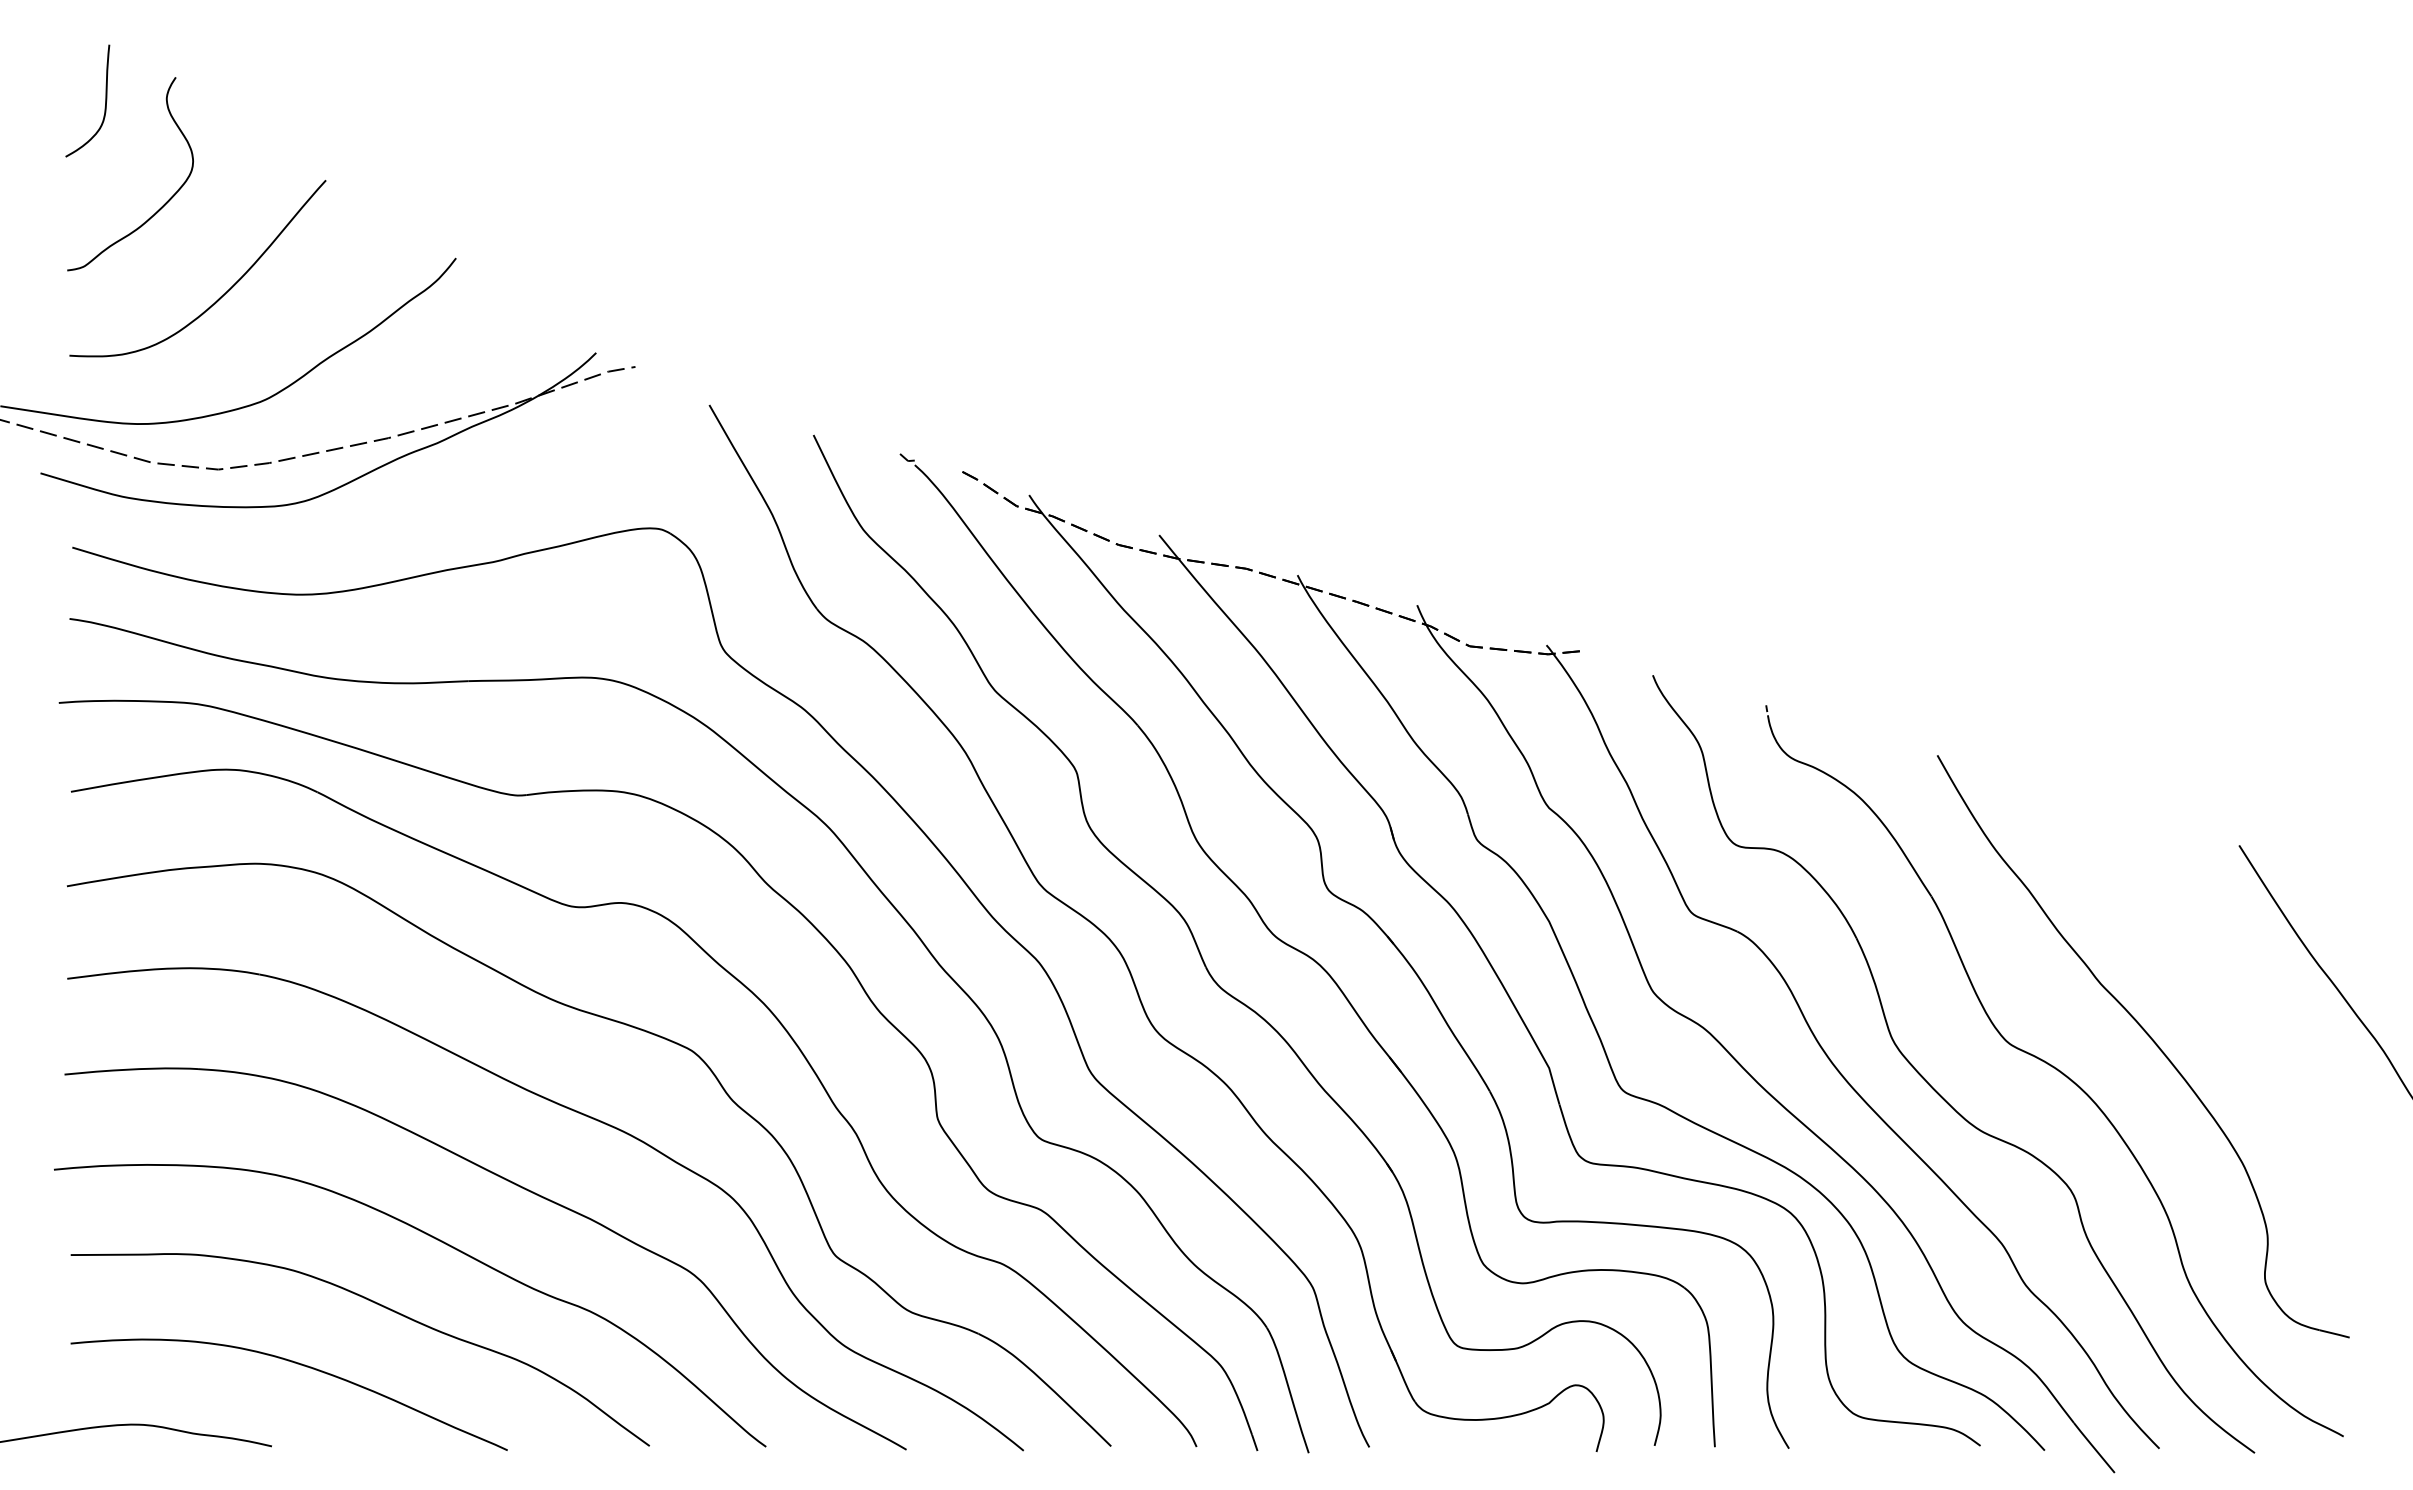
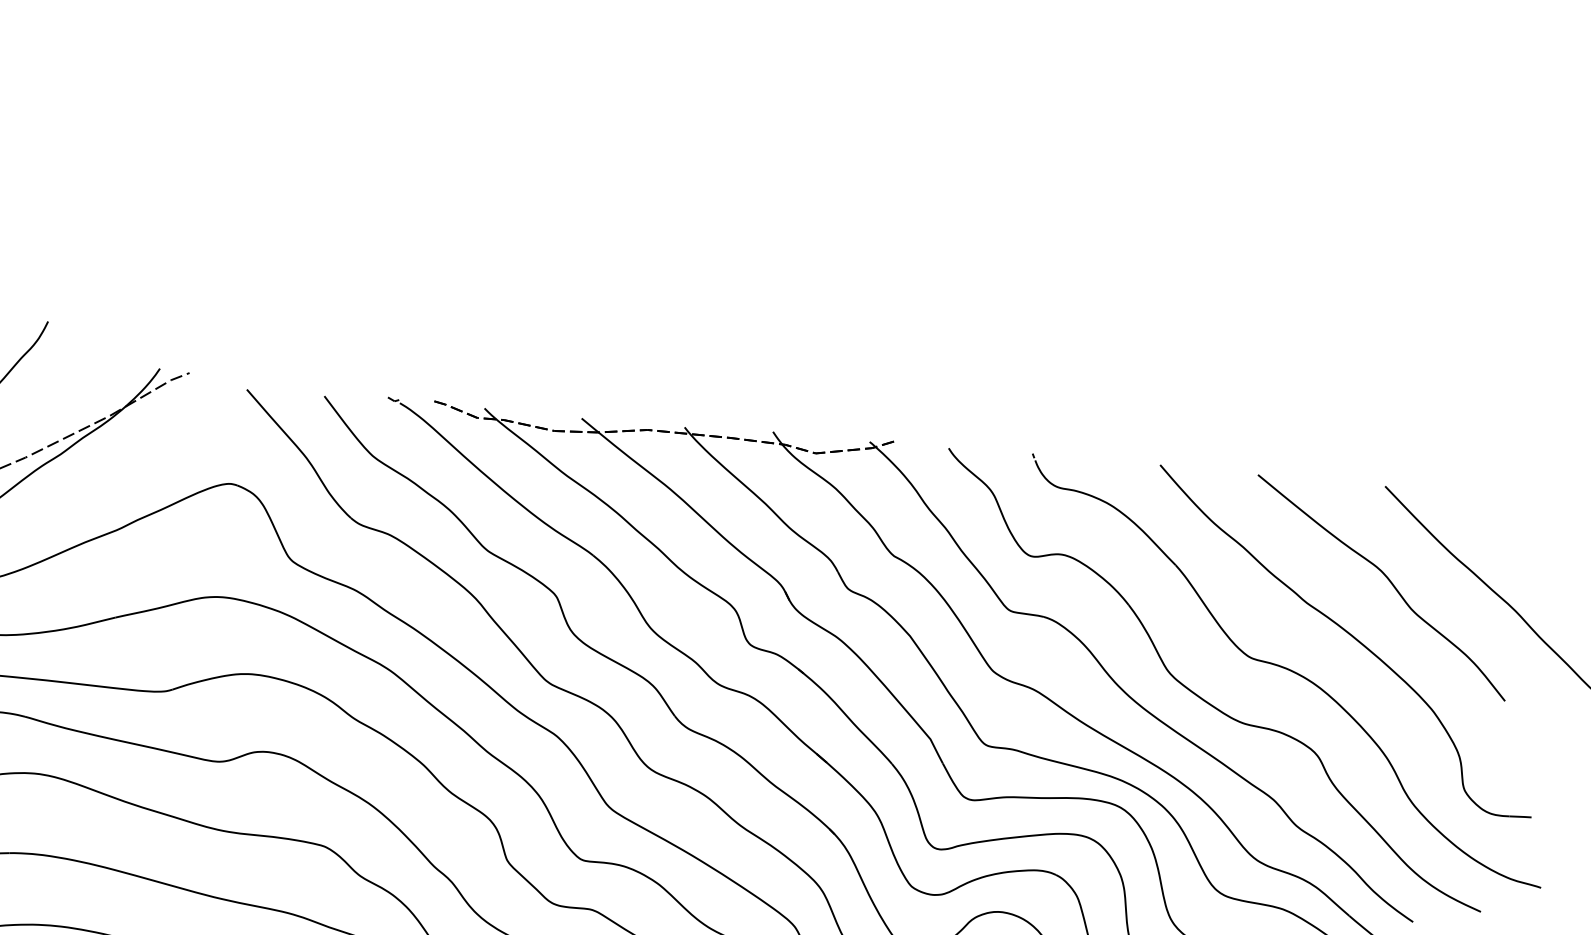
curve: (2219, 977) -> (1389, 582), added

